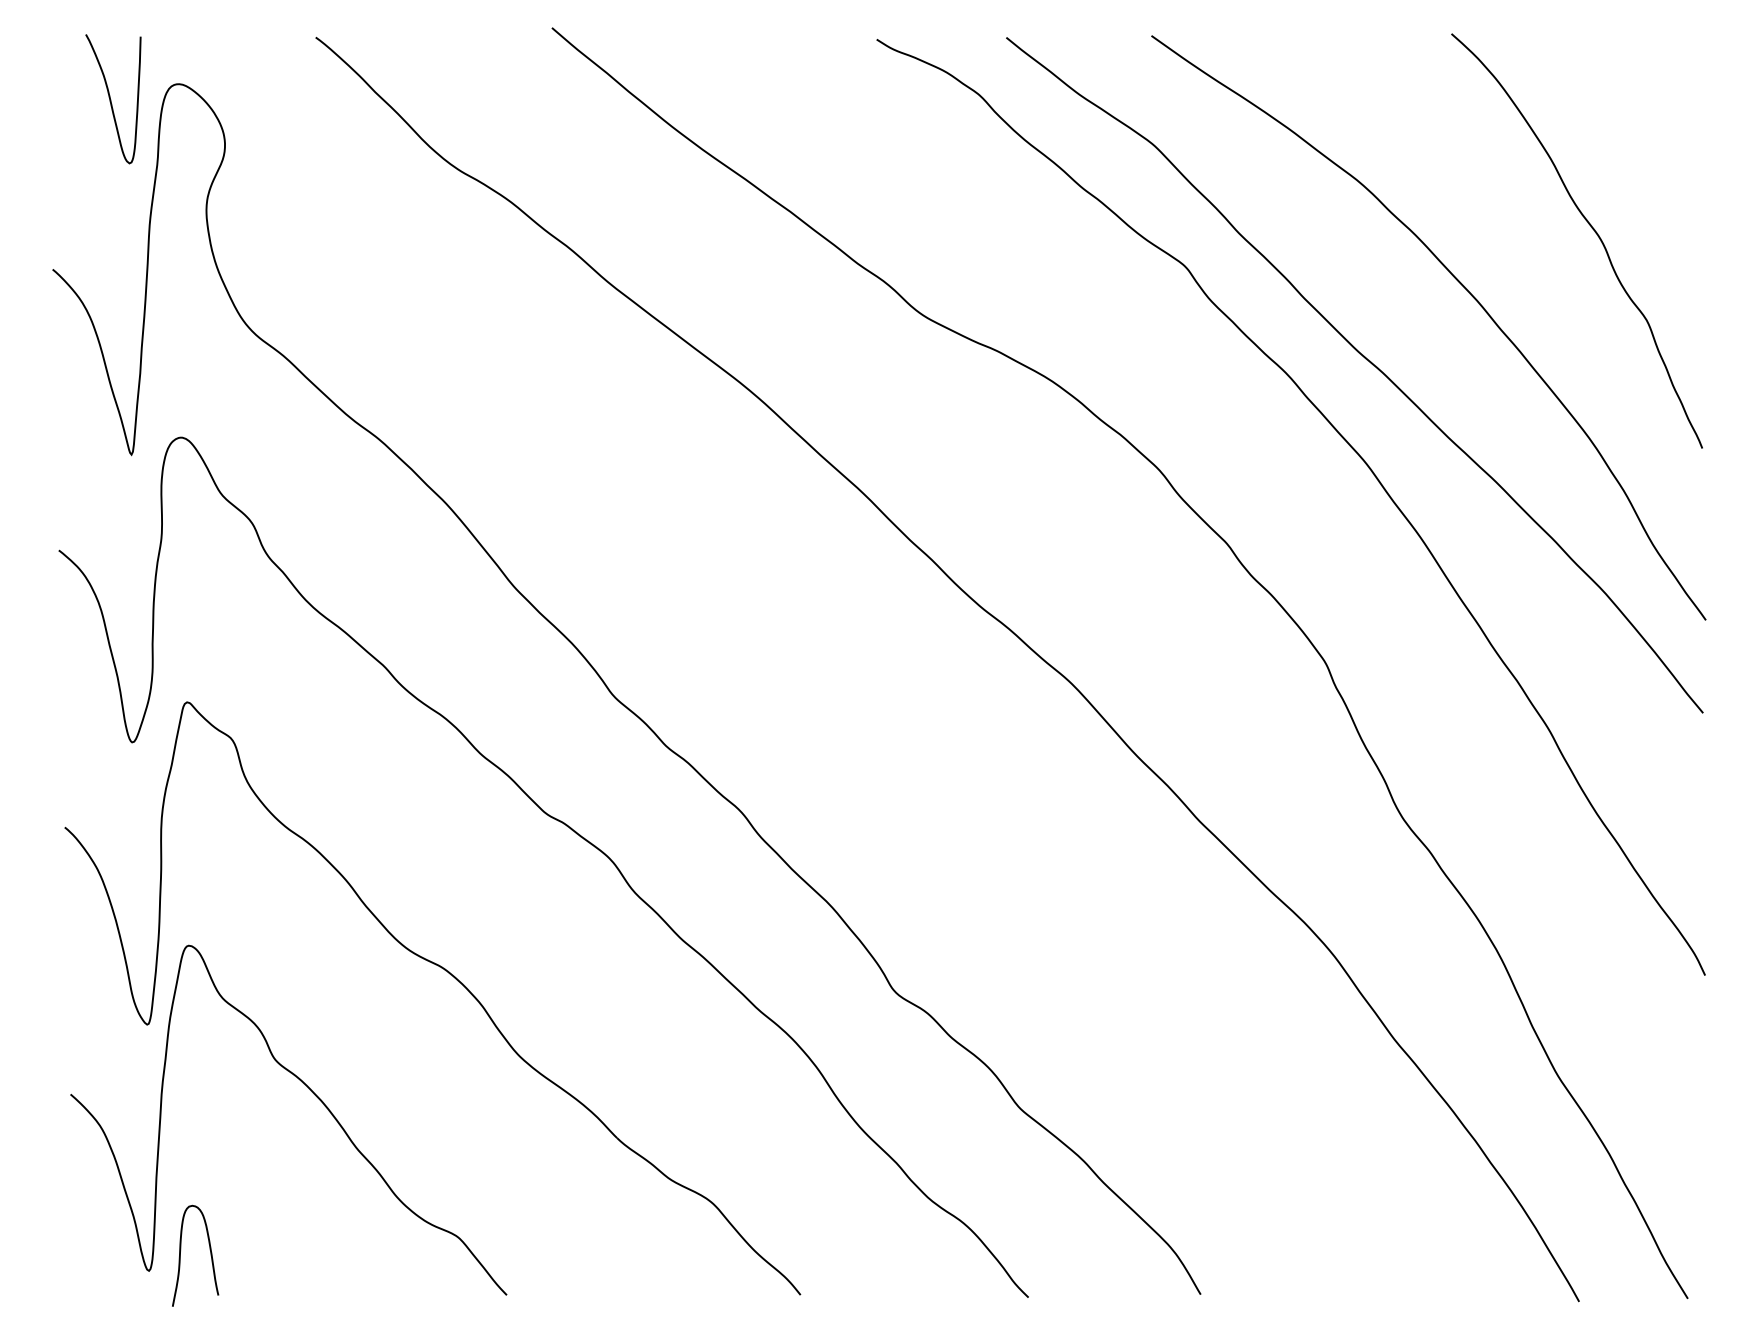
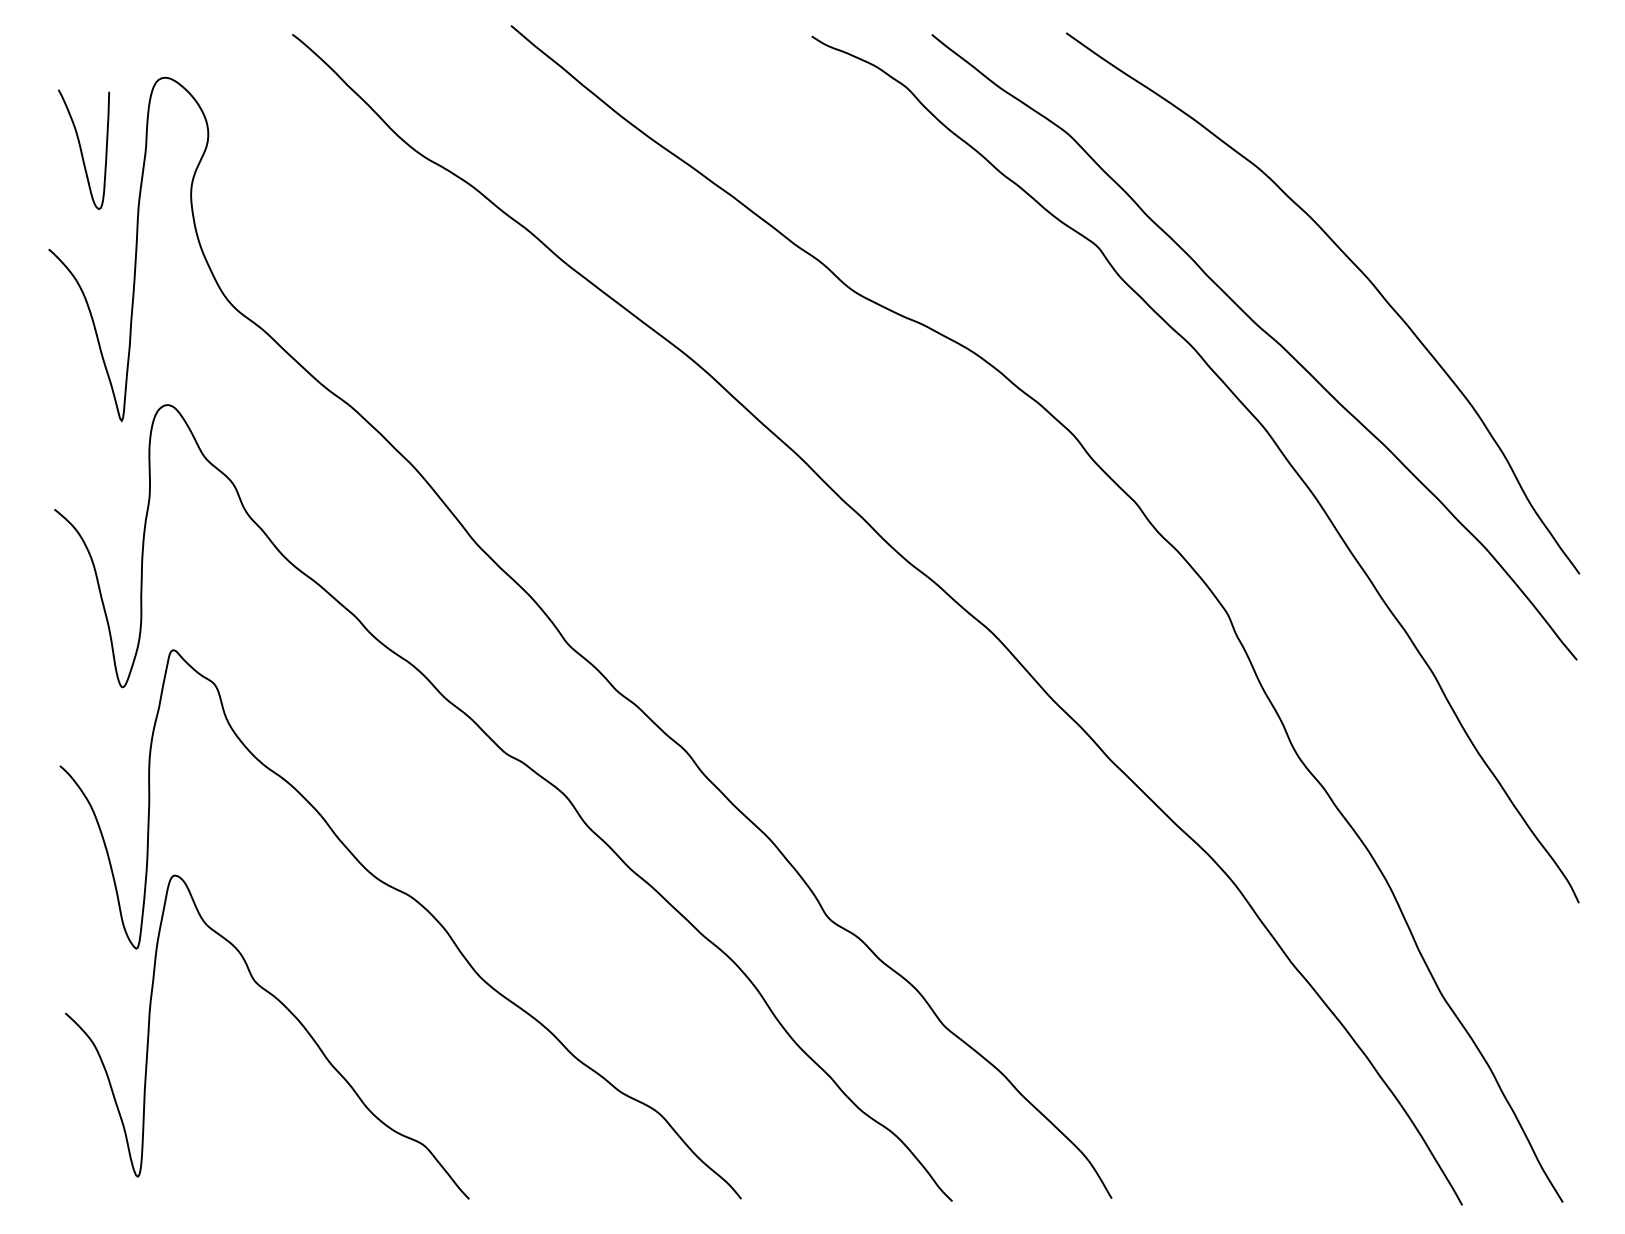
curve: (111, 101) -> (82, 151), moved
curve: (1592, 229) -> (1474, 212), removed
curve: (180, 1255) -> (167, 1162), removed

